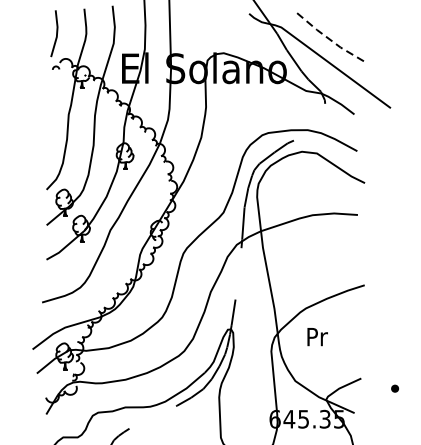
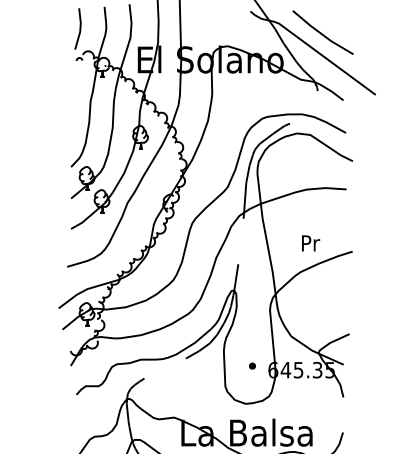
line: (330, 39) -> (322, 34), dashed -> solid
text: (318, 337) -> (311, 243), moved
part: (395, 387) -> (252, 365), moved

